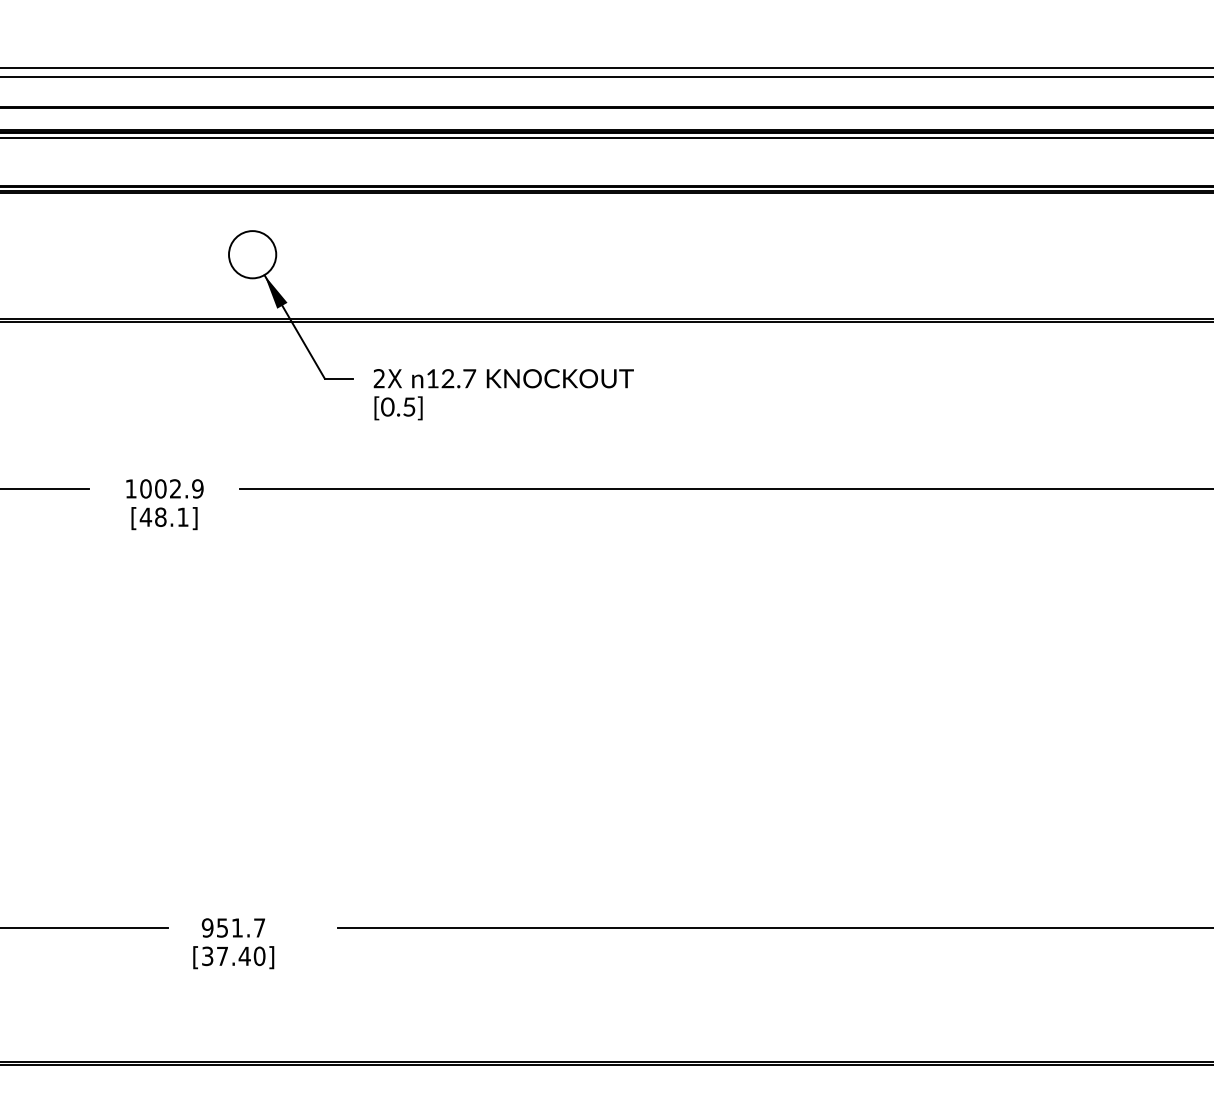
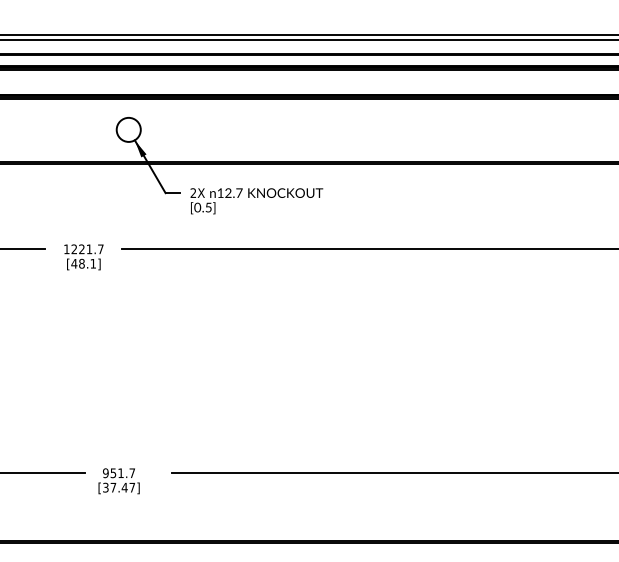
text: (171, 489) -> (87, 249), 1002.9 -> 1221.7
text: (259, 955) -> (132, 487), [37.40] -> [37.47]

